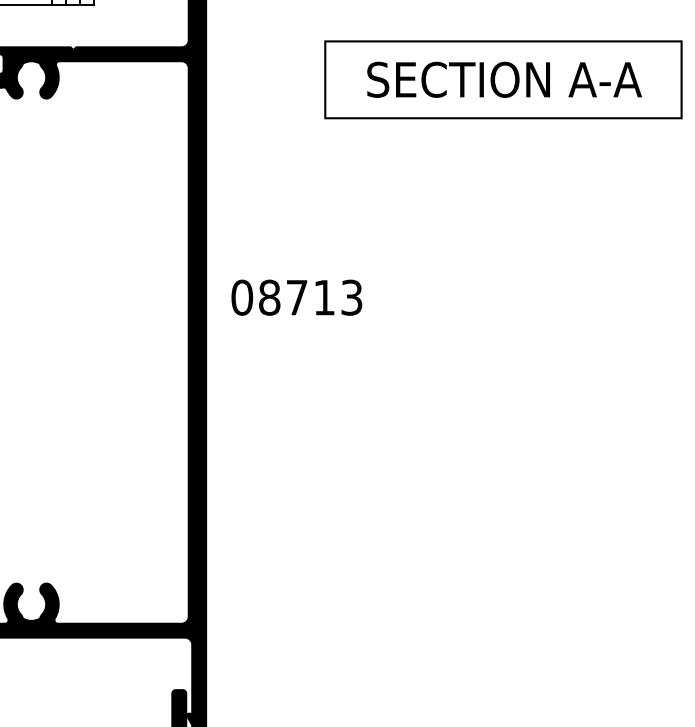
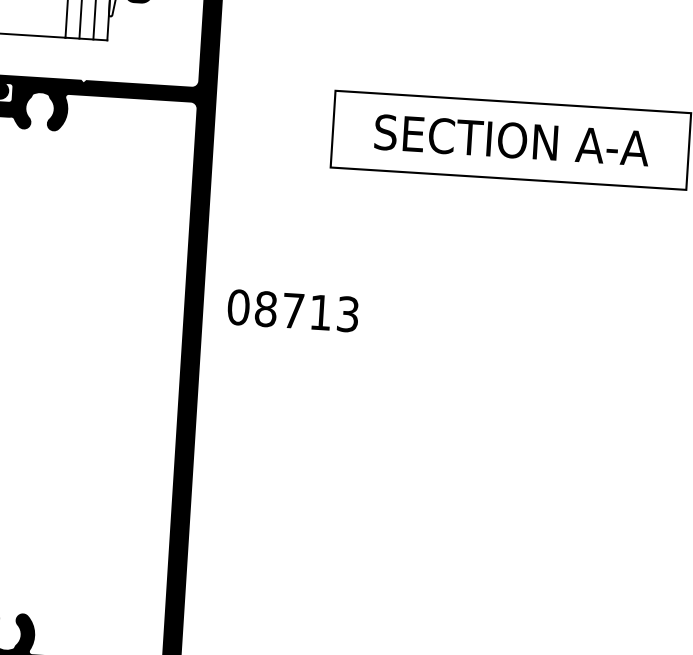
text: (296, 297) -> (292, 310), moved

